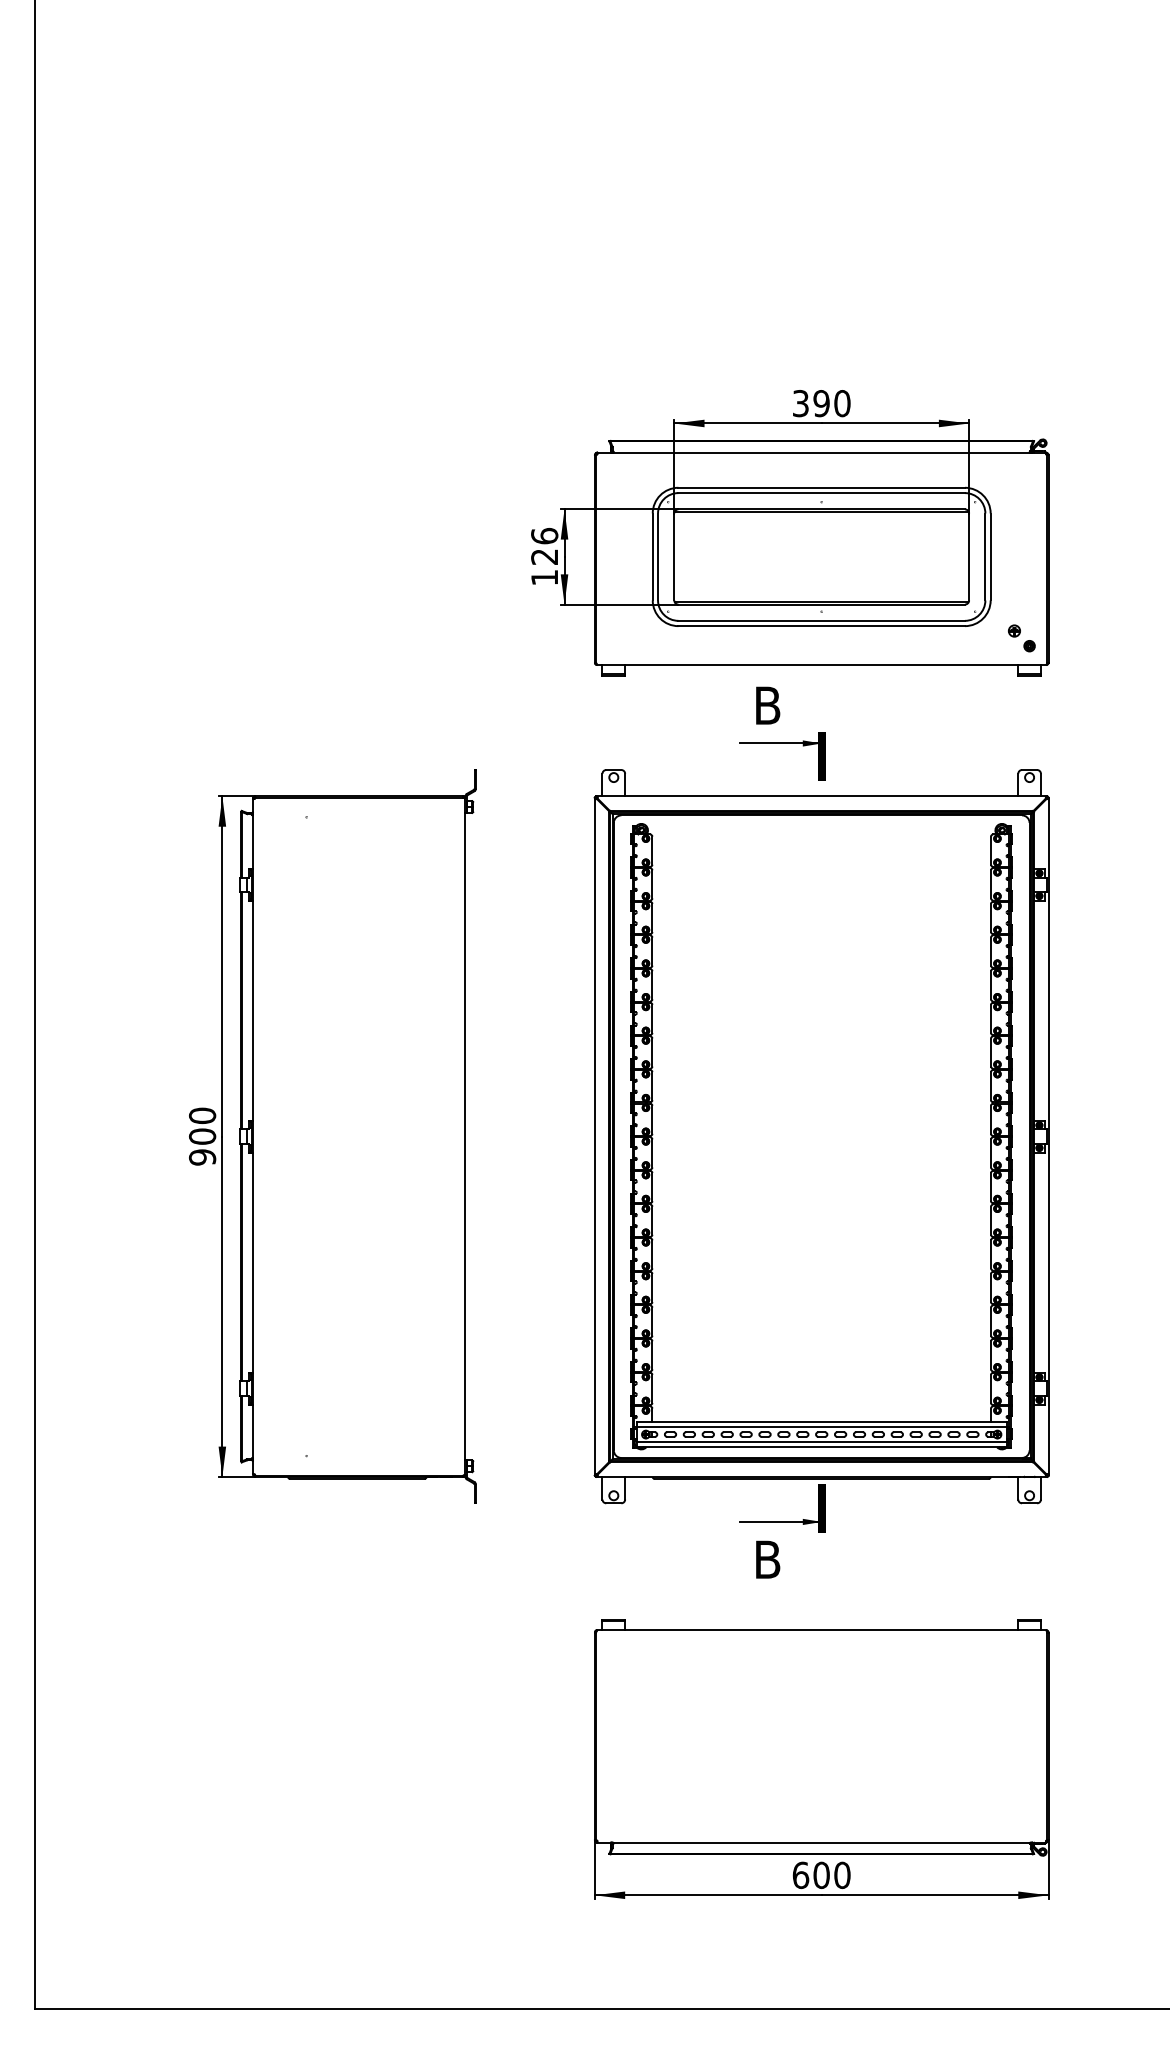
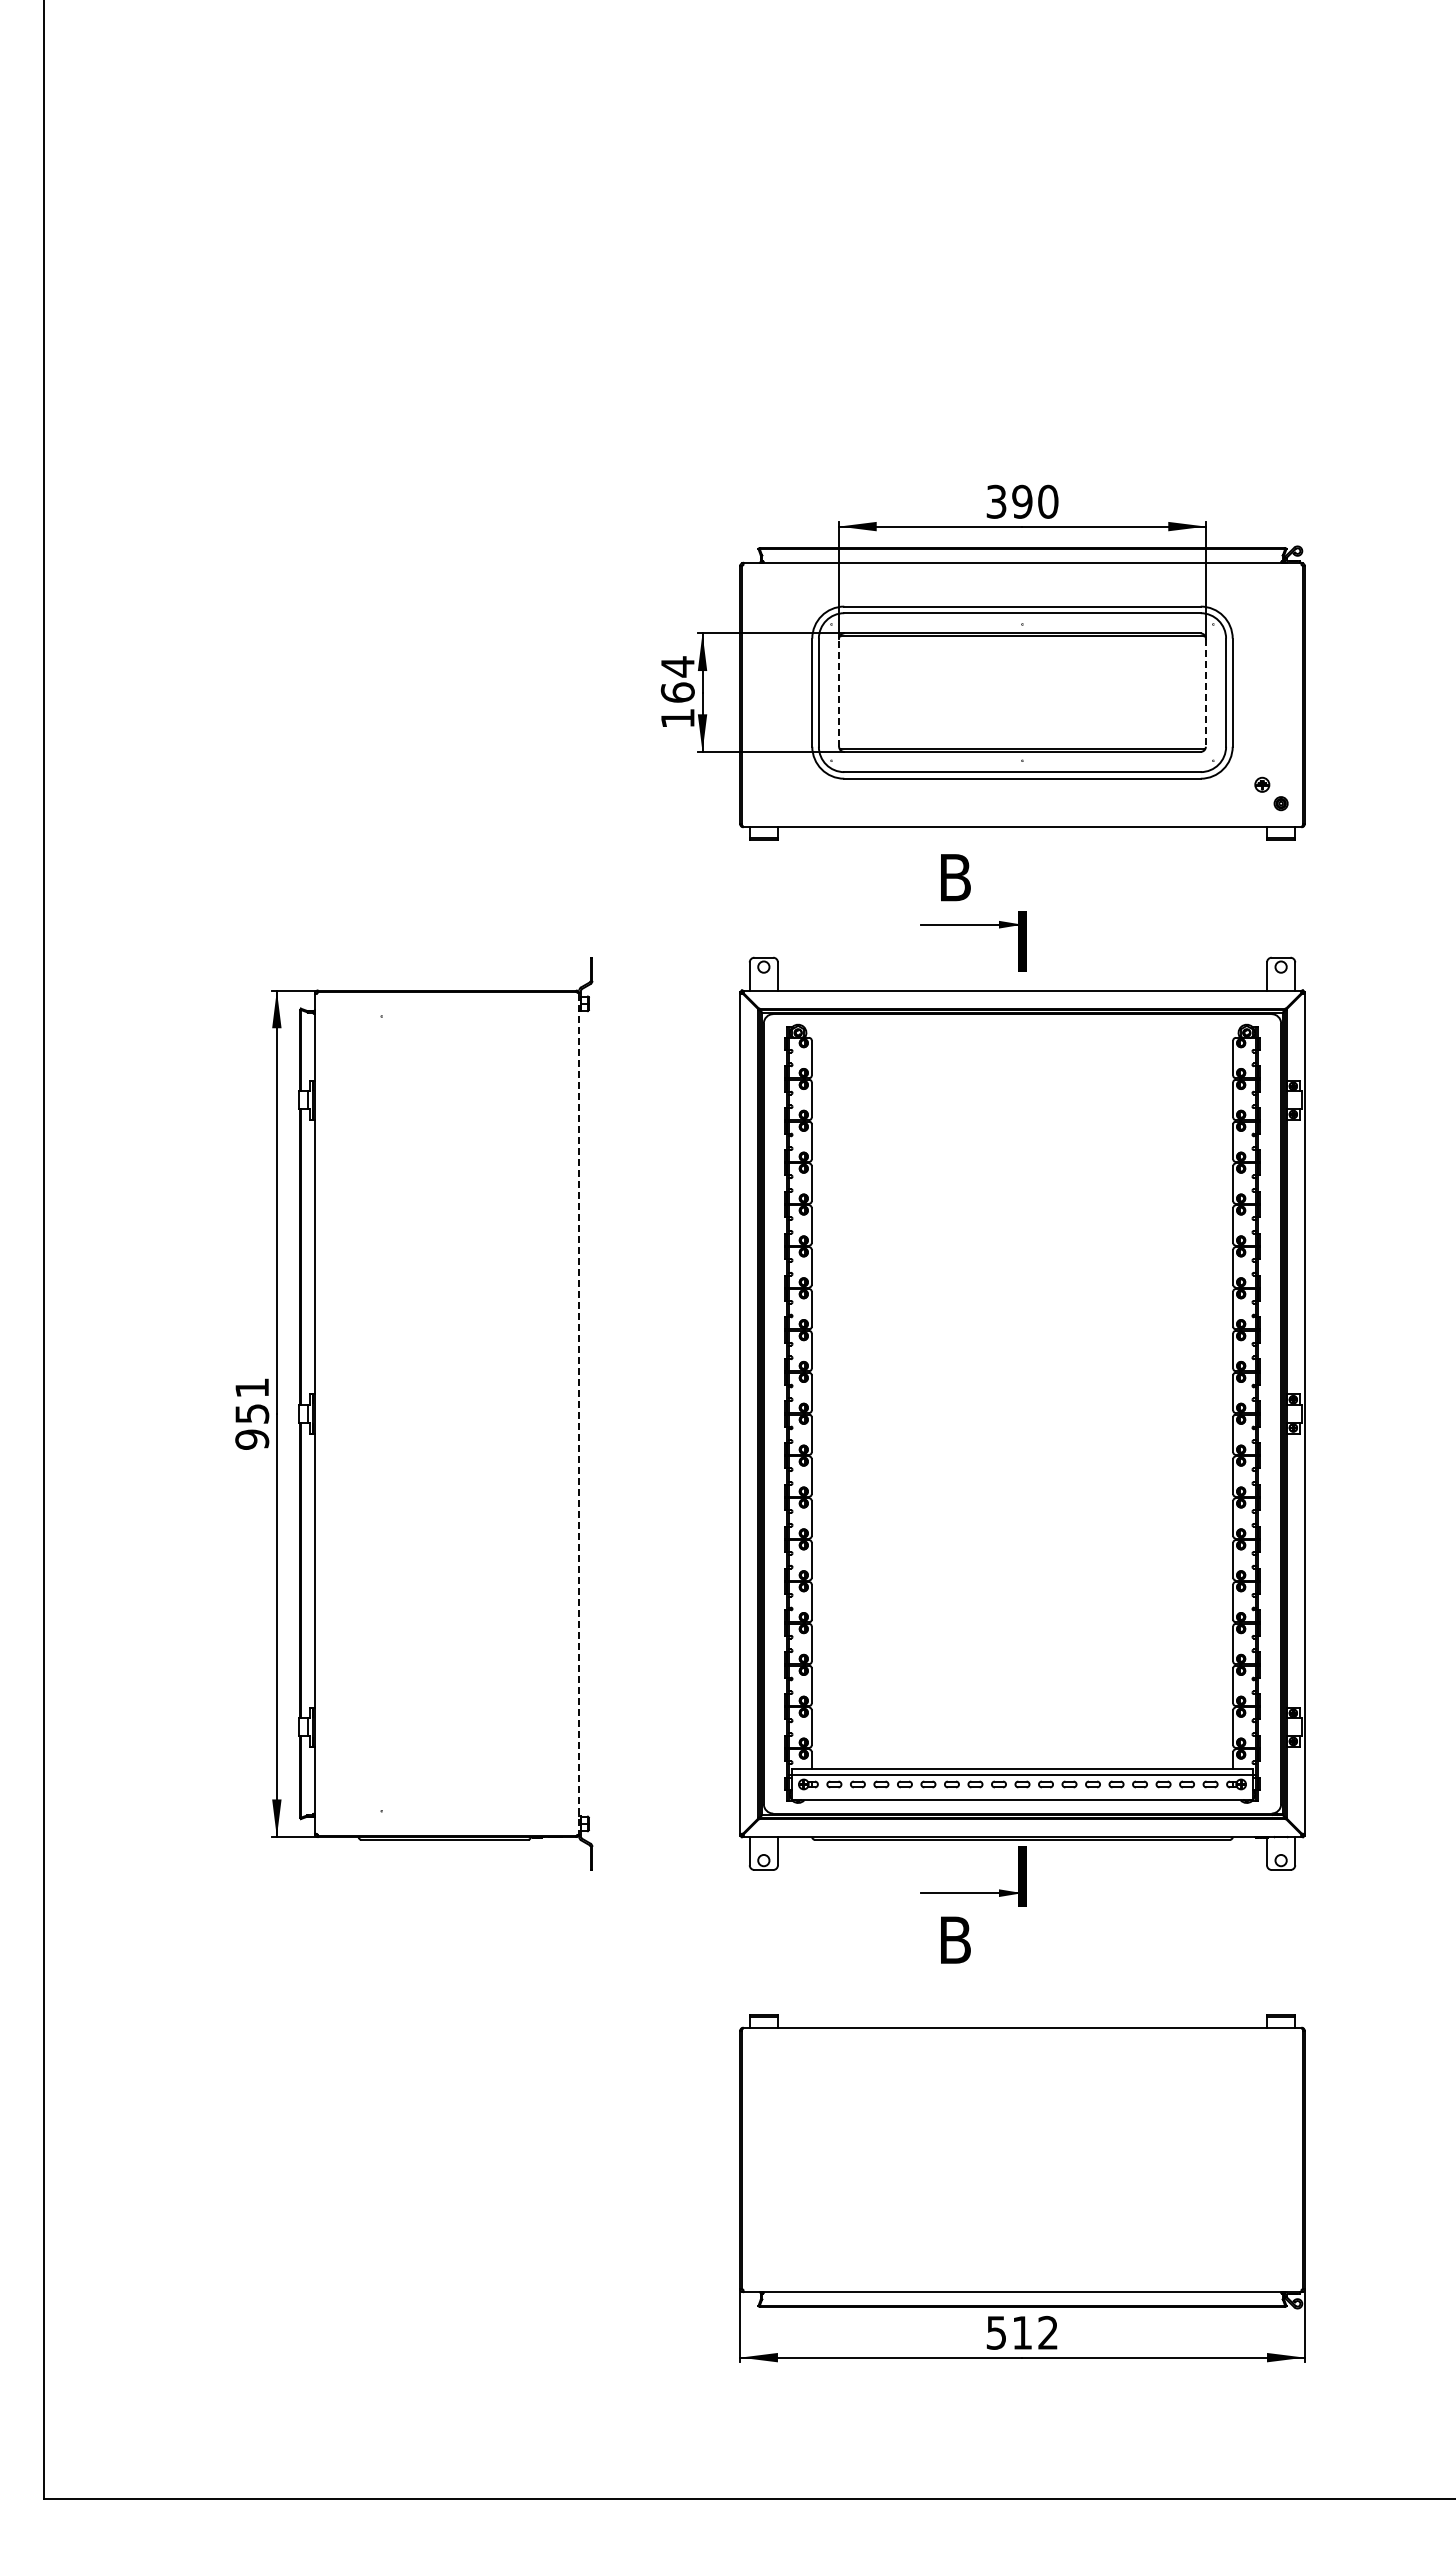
text: (544, 546) -> (677, 679), 126 -> 164
line: (674, 556) -> (839, 692), solid -> dashed
line: (968, 557) -> (1205, 693), solid -> dashed
text: (202, 1125) -> (252, 1400), 900 -> 951
line: (465, 1136) -> (579, 1413), solid -> dashed
line: (821, 1442) -> (1022, 1794), removed
text: (821, 1875) -> (1022, 2332), 600 -> 512

